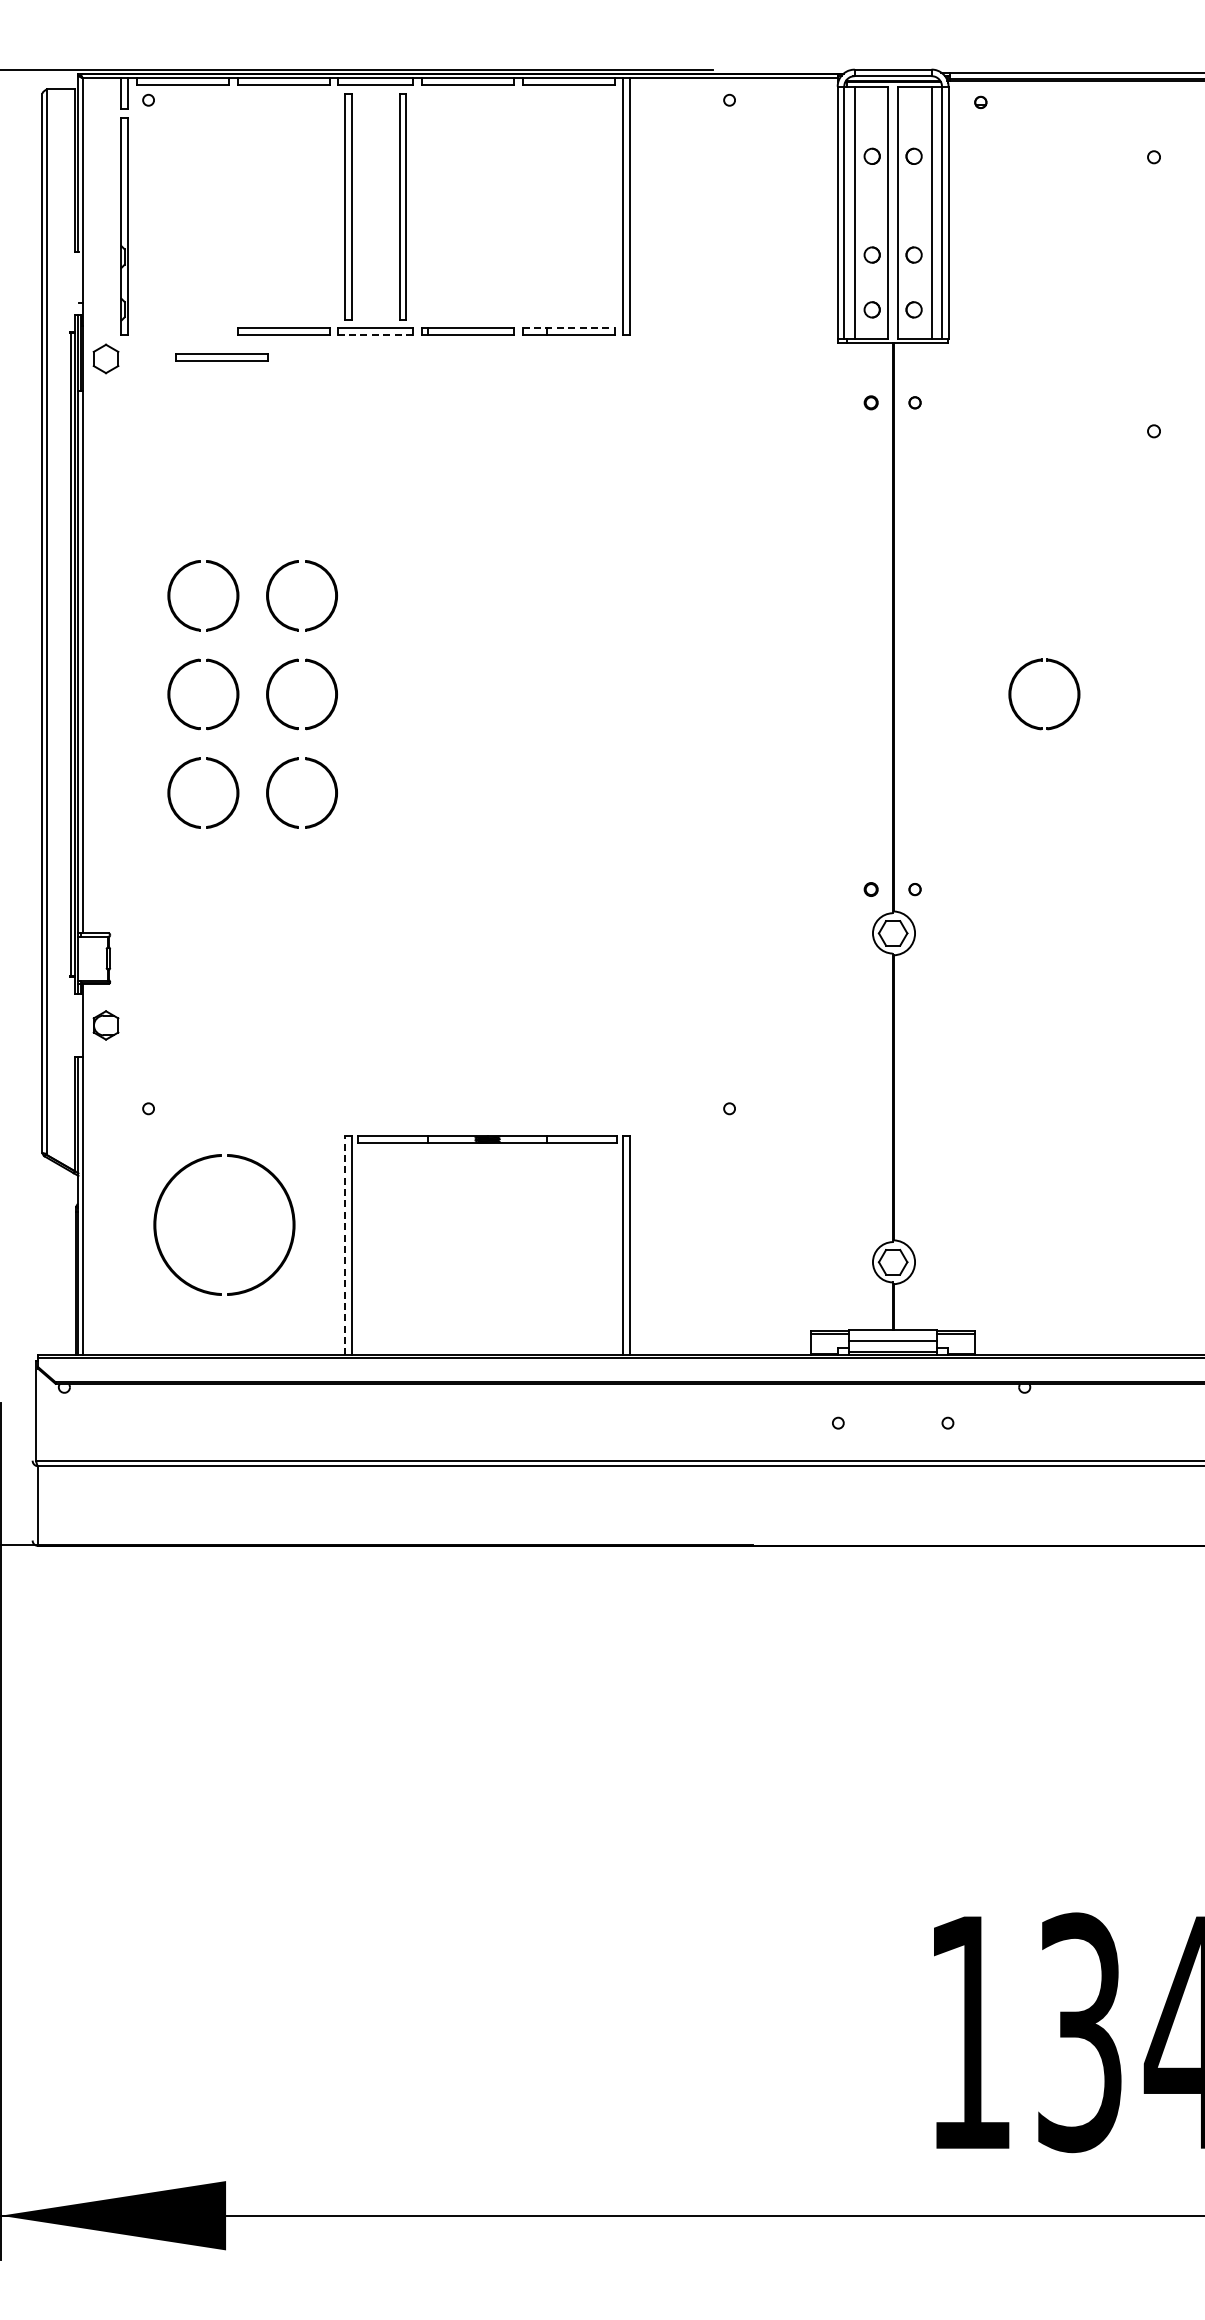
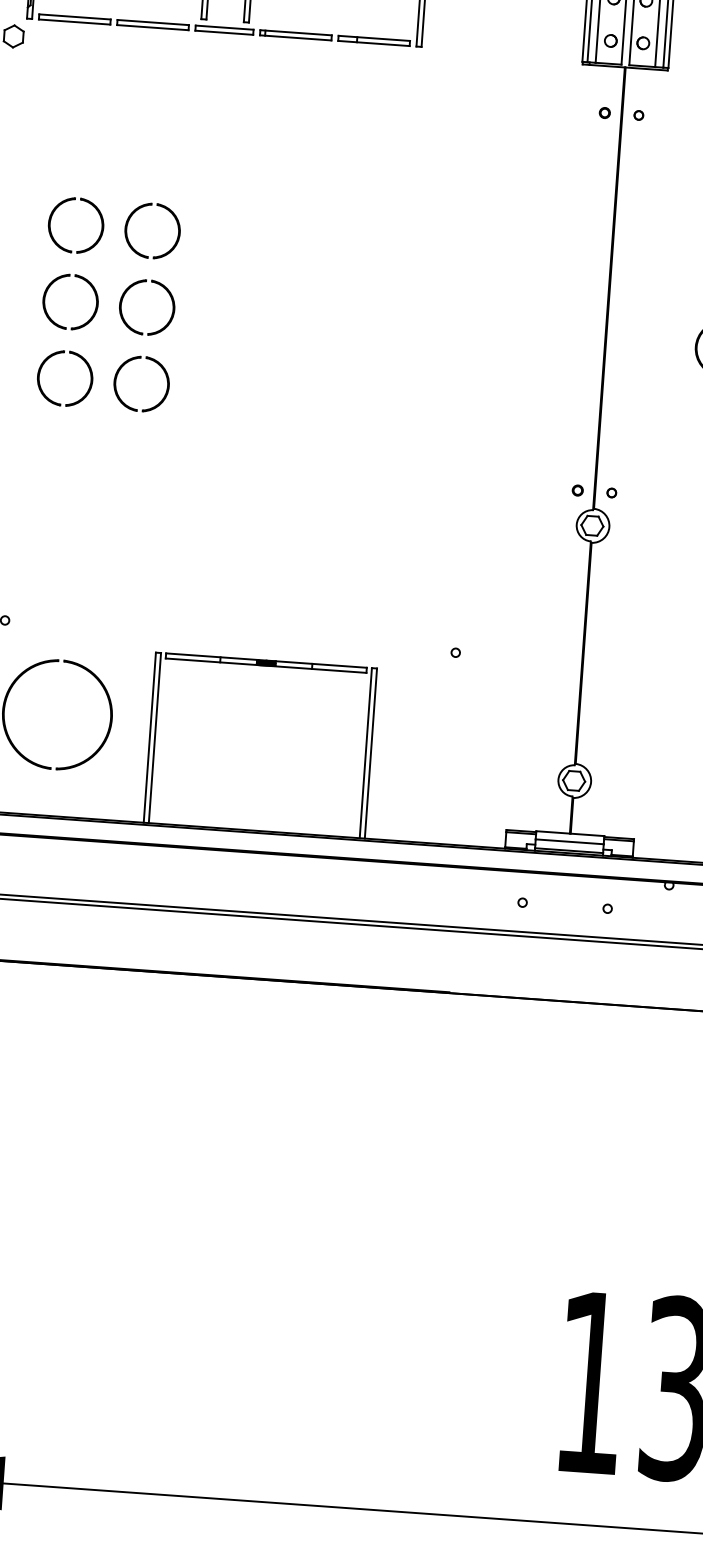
line: (569, 328) -> (374, 38), dashed -> solid
line: (375, 334) -> (224, 32), dashed -> solid
part: (221, 357) -> (74, 19), moved
line: (345, 1245) -> (150, 737), dashed -> solid

